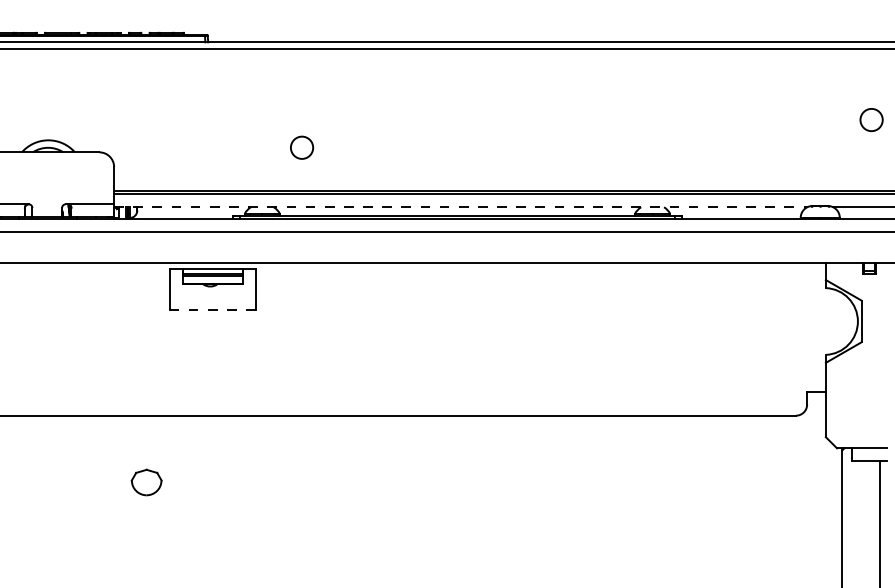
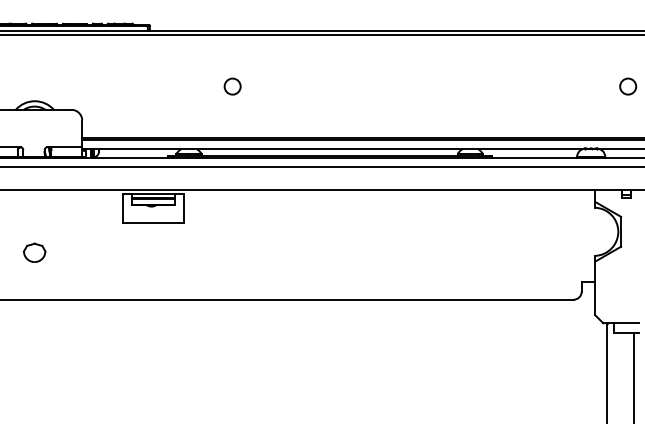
circle: (301, 147) -> (232, 86), moved
line: (461, 207) -> (332, 149), dashed -> solid
line: (213, 309) -> (153, 223), dashed -> solid
part: (146, 481) -> (34, 252), moved

